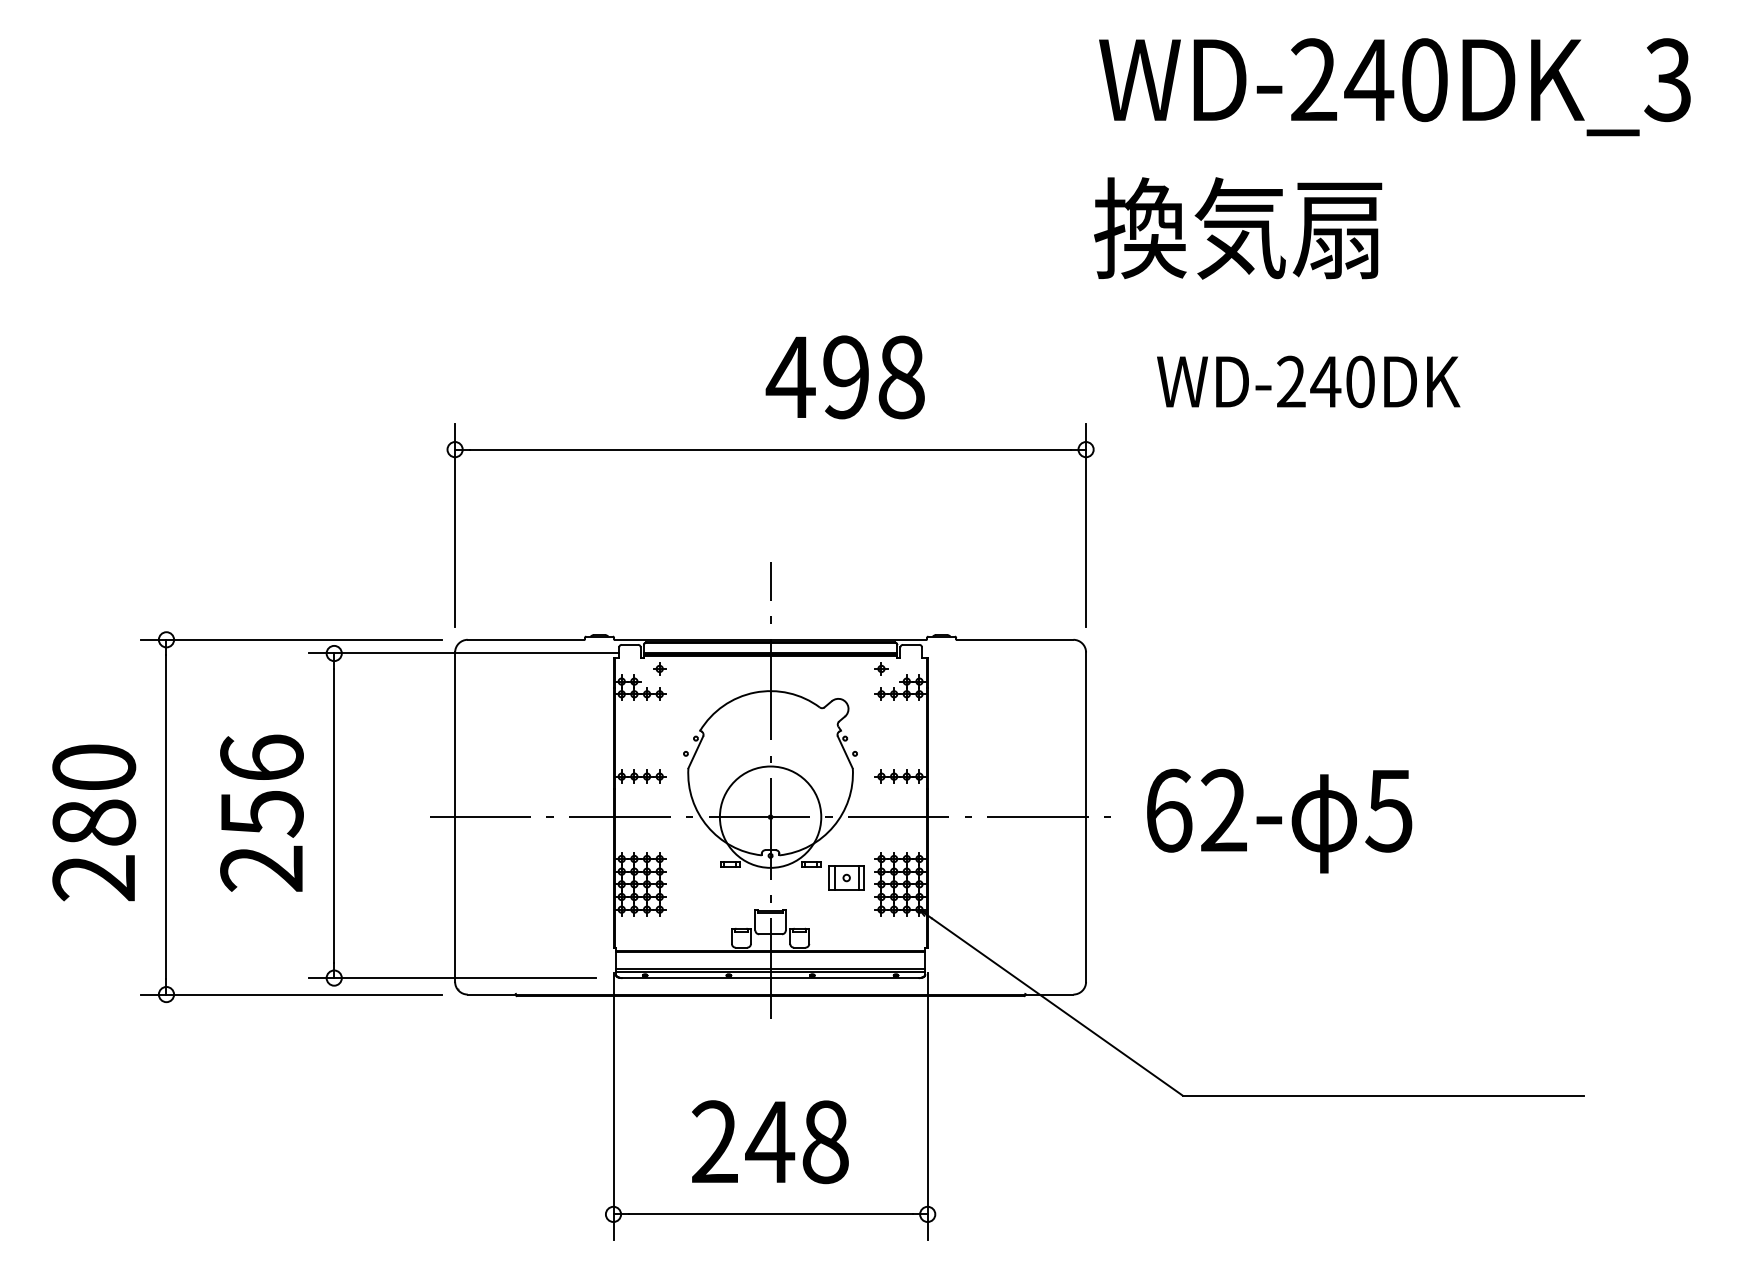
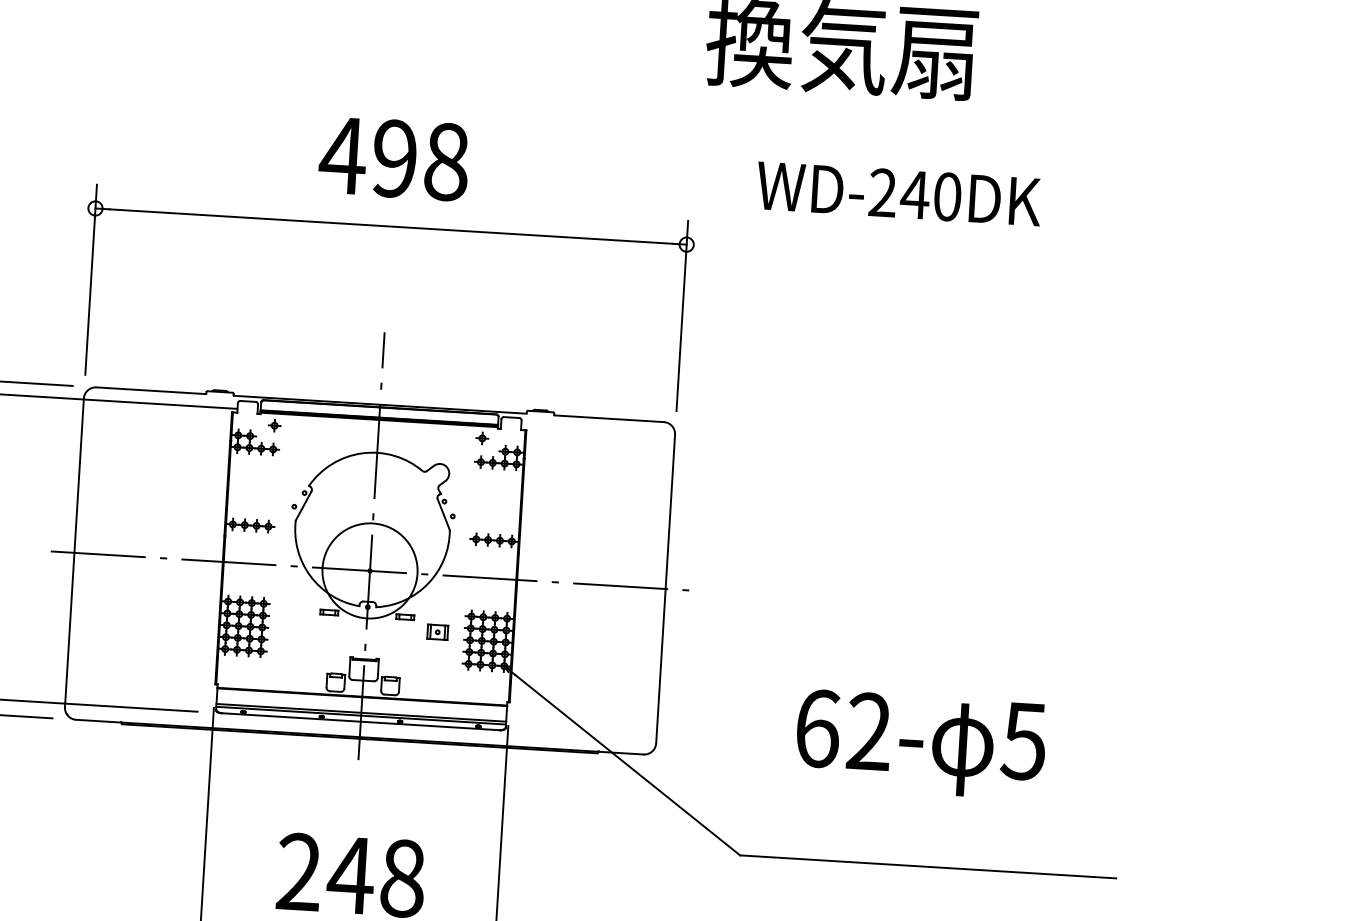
text: (844, 377) -> (393, 158), moved
text: (1279, 820) -> (920, 744), moved
part: (846, 877) -> (437, 631), size x0.62

